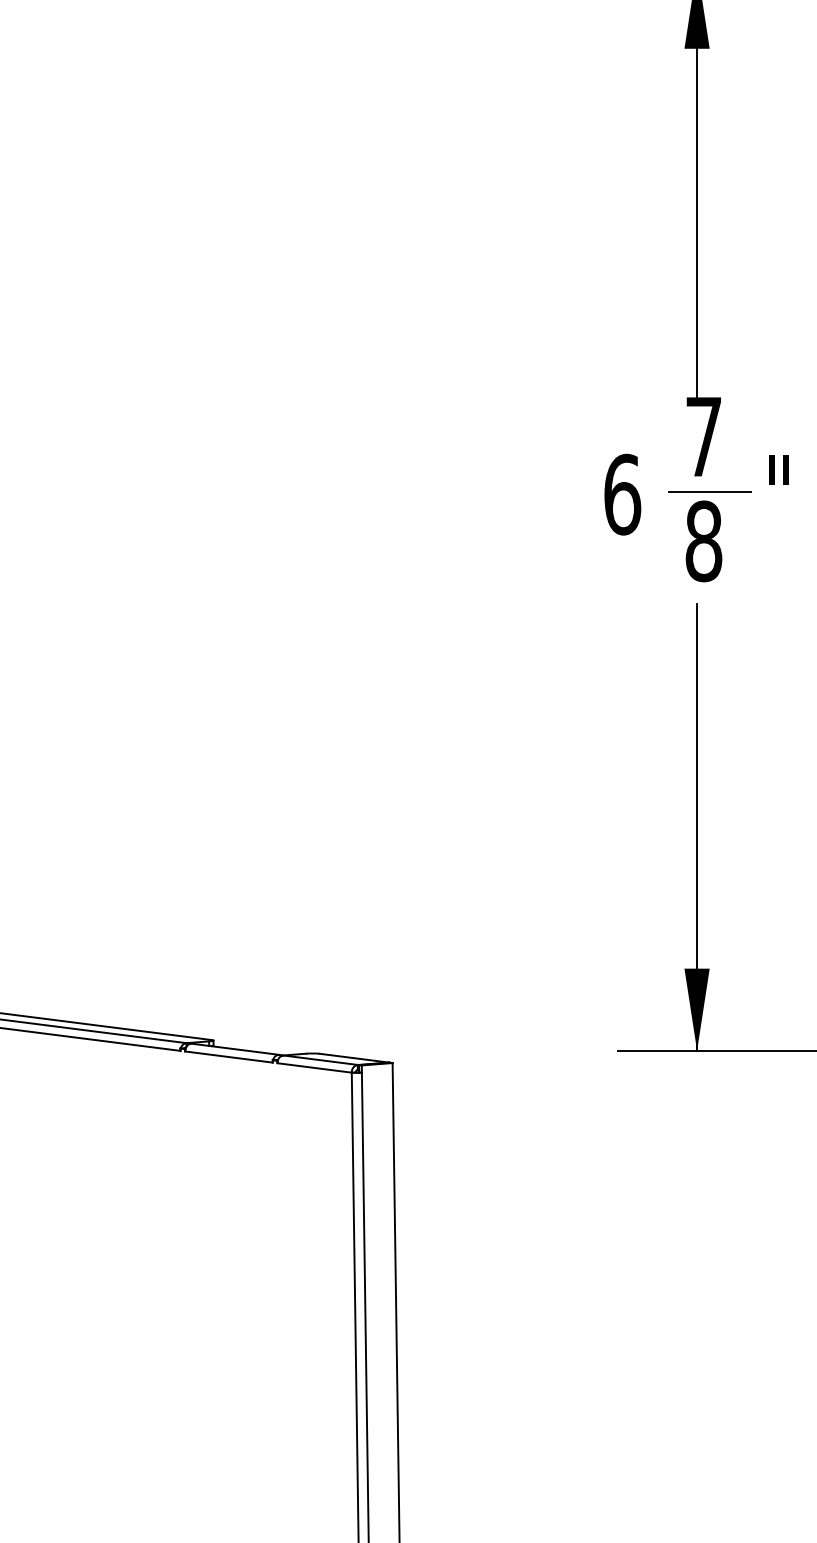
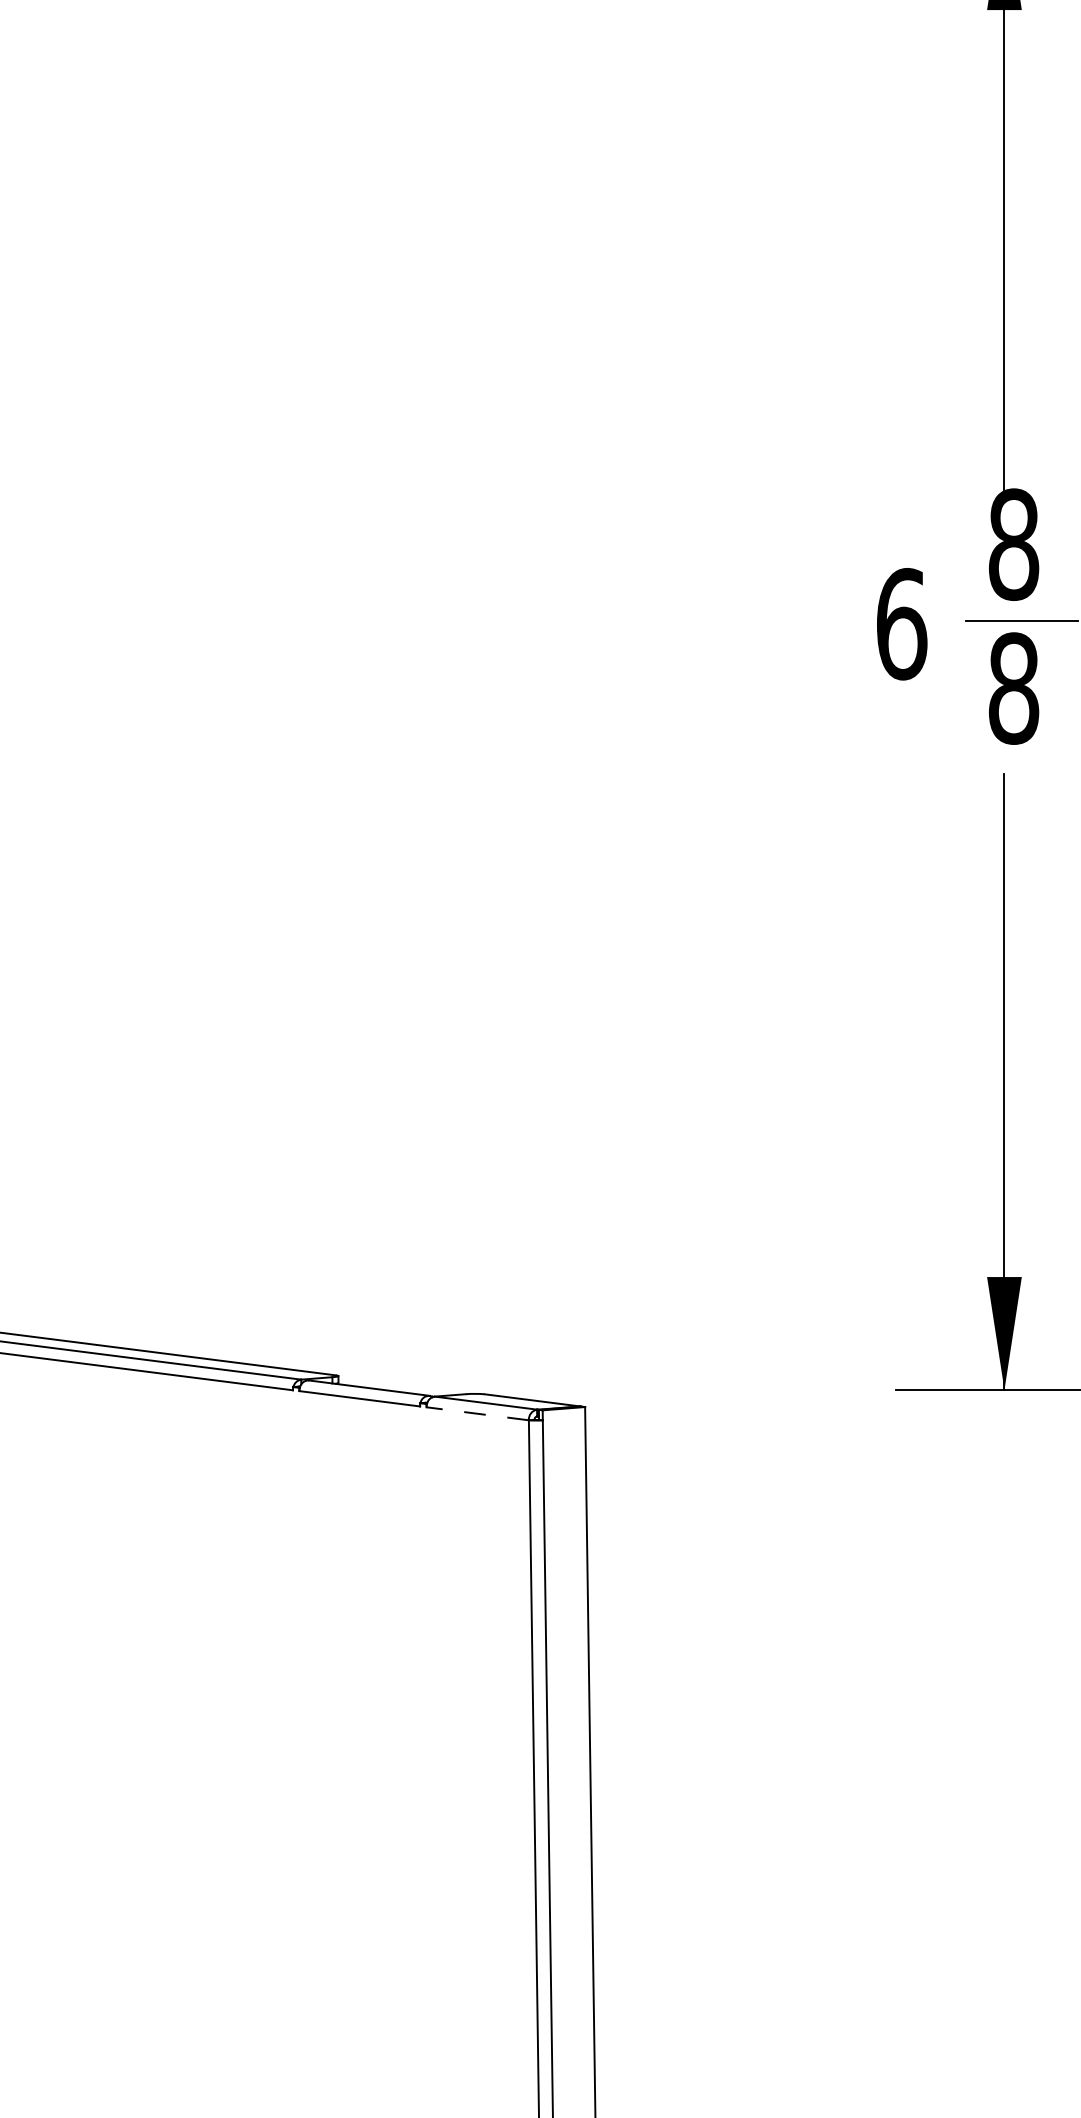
text: (703, 436) -> (1013, 544), 7 -> 8
line: (314, 1067) -> (477, 1413), solid -> dashed

